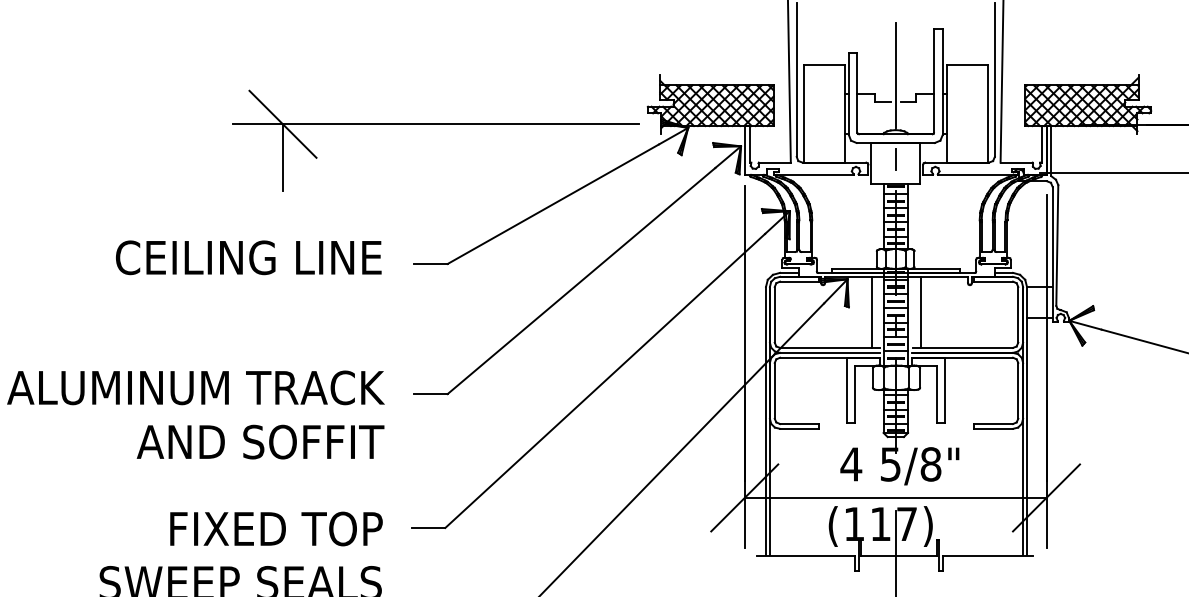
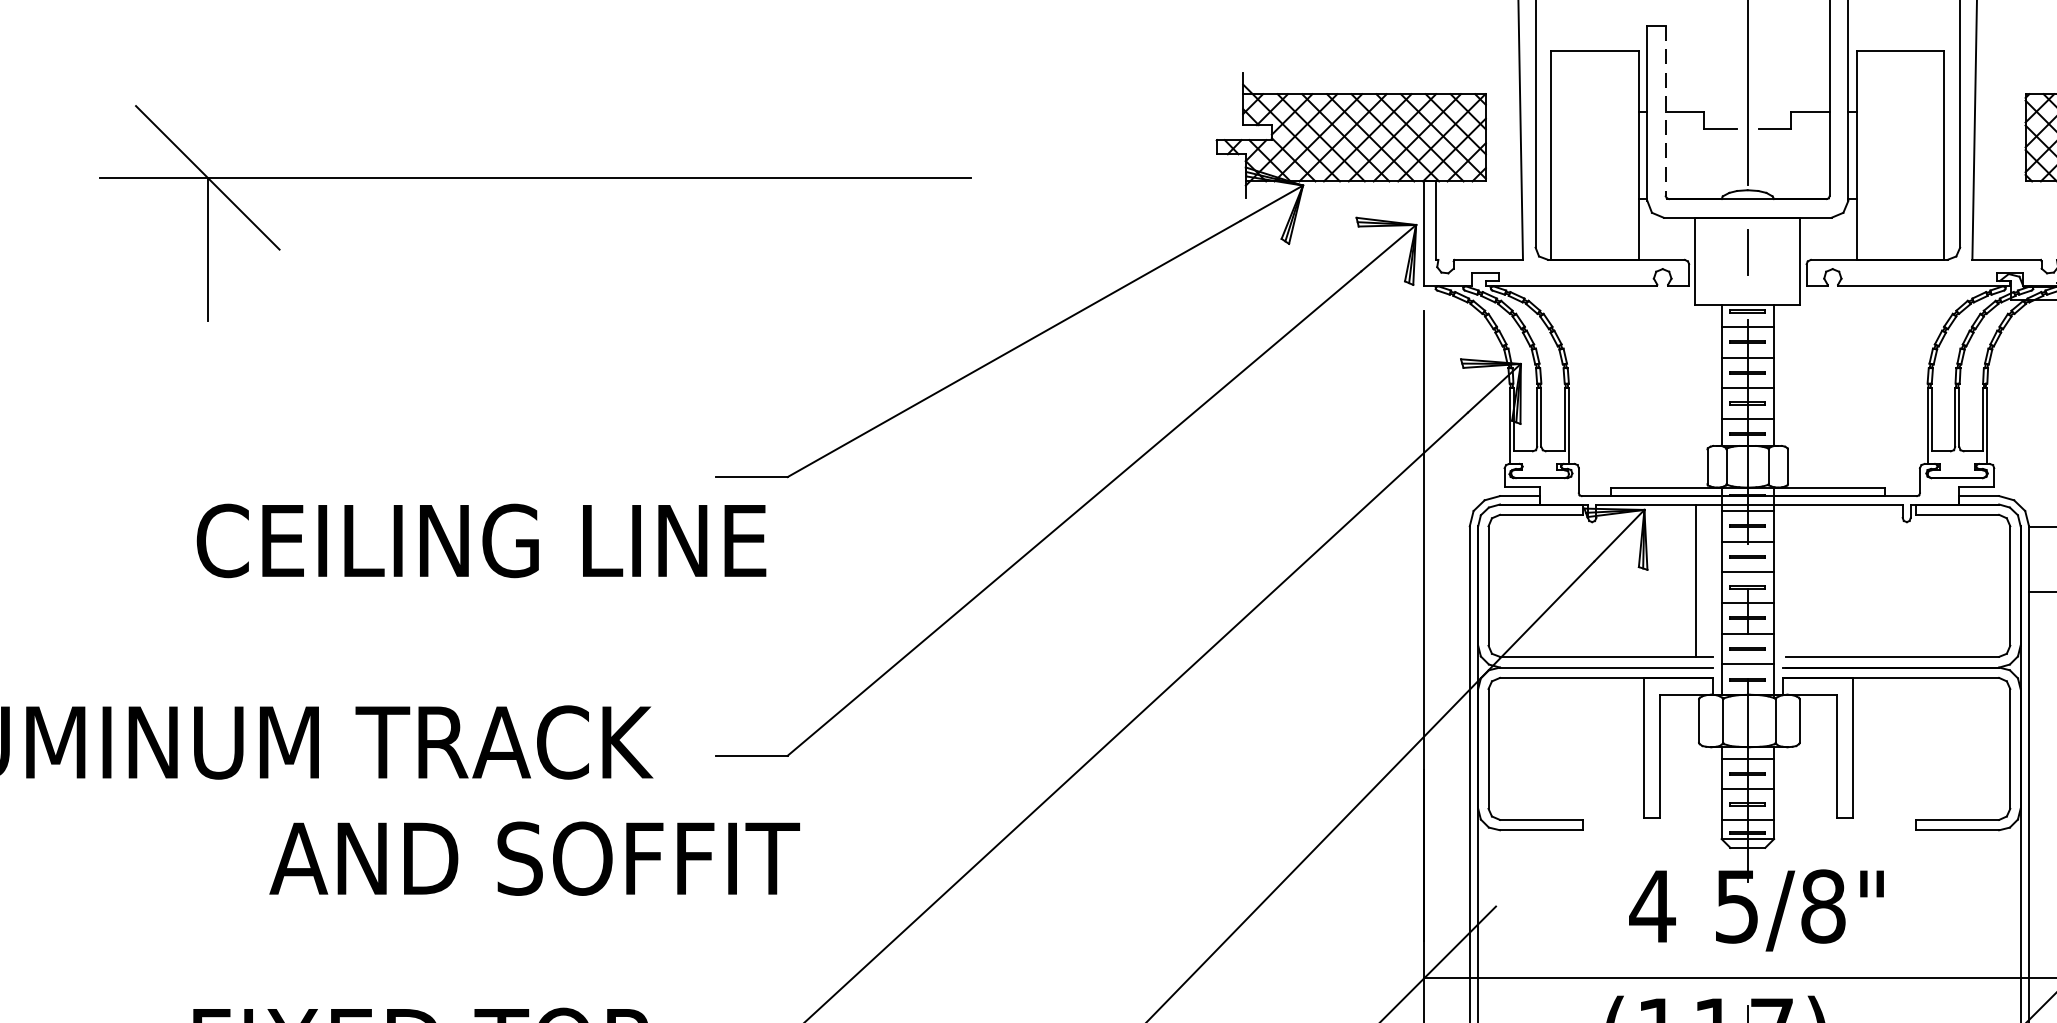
line: (857, 93) -> (1665, 111), solid -> dashed
part: (435, 124) -> (534, 178), moved
text: (248, 257) -> (480, 540), moved
line: (920, 311) -> (1800, 578), removed
text: (260, 441) -> (534, 857), moved

